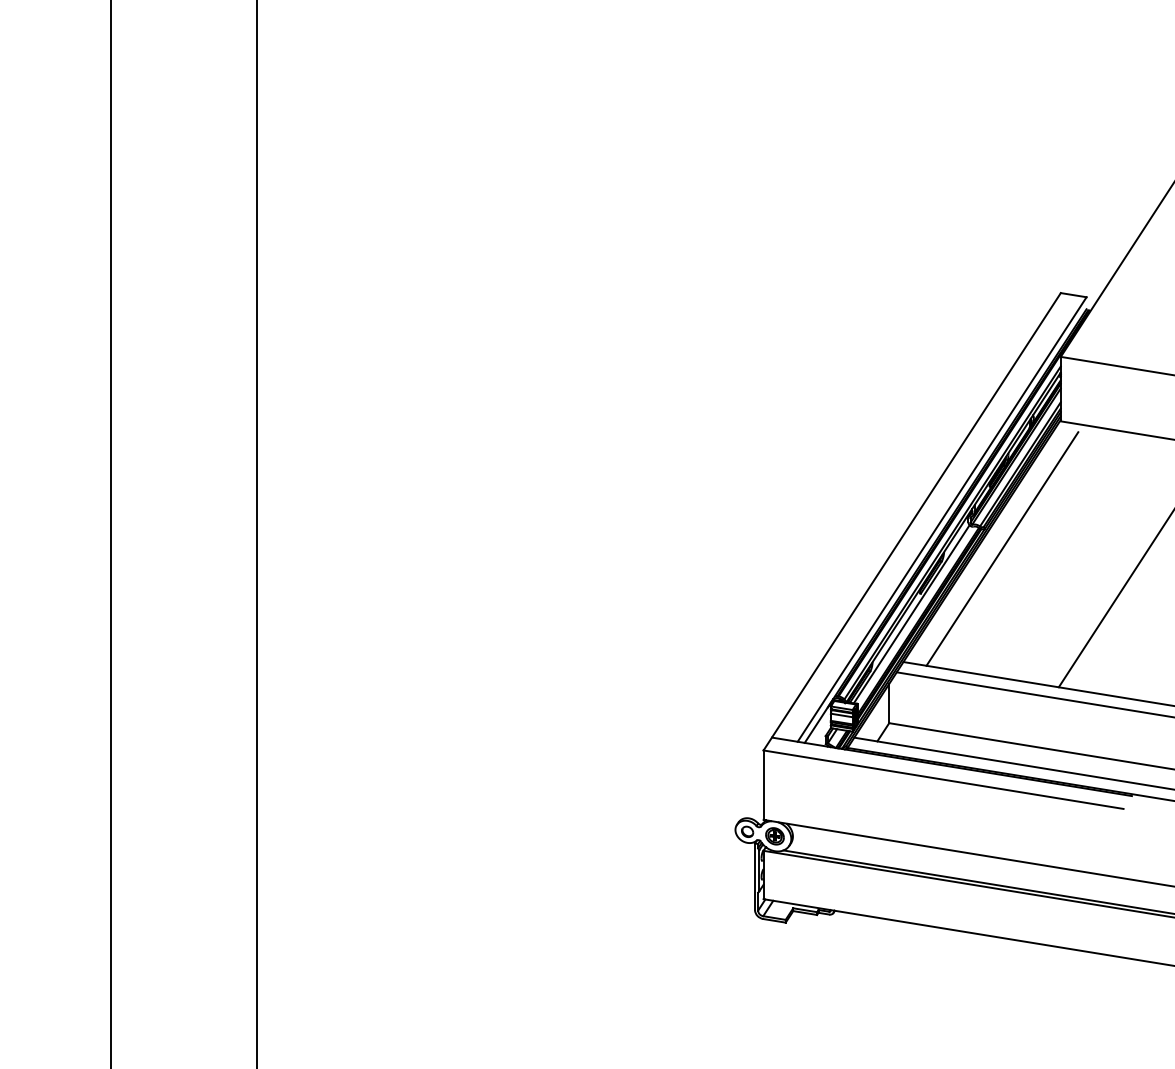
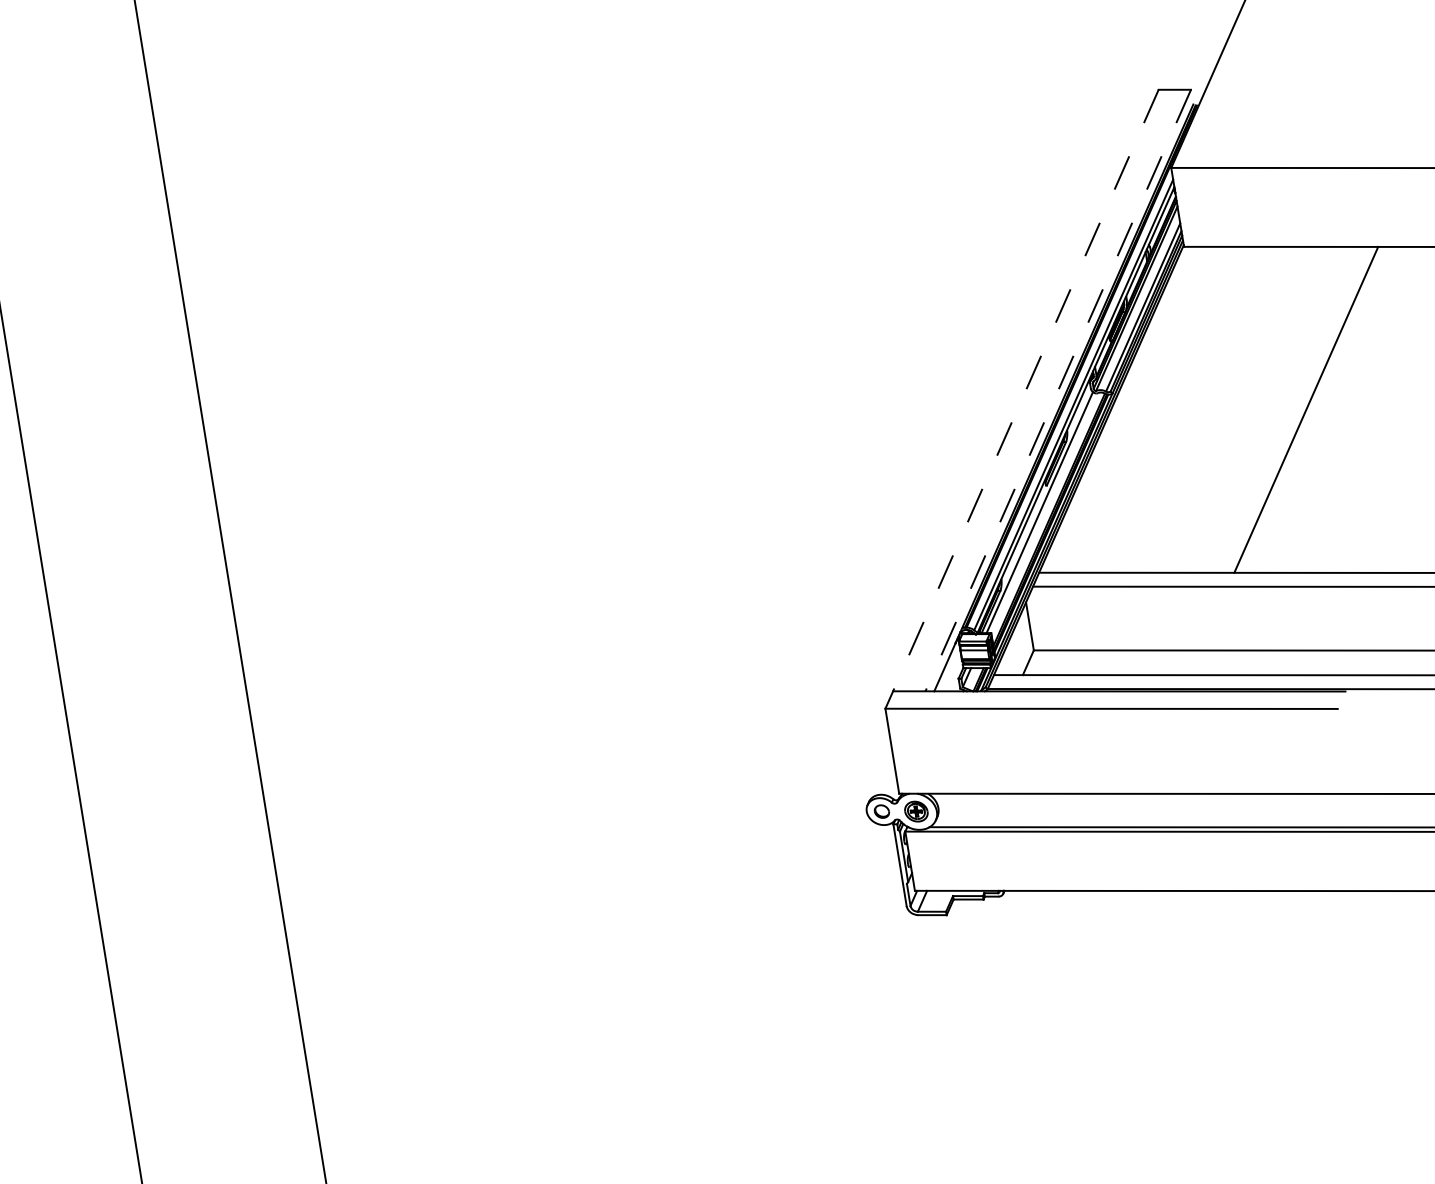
line: (941, 519) -> (1057, 390), solid -> dashed
line: (912, 521) -> (1022, 398), solid -> dashed
line: (1002, 548) -> (1137, 414), removed

